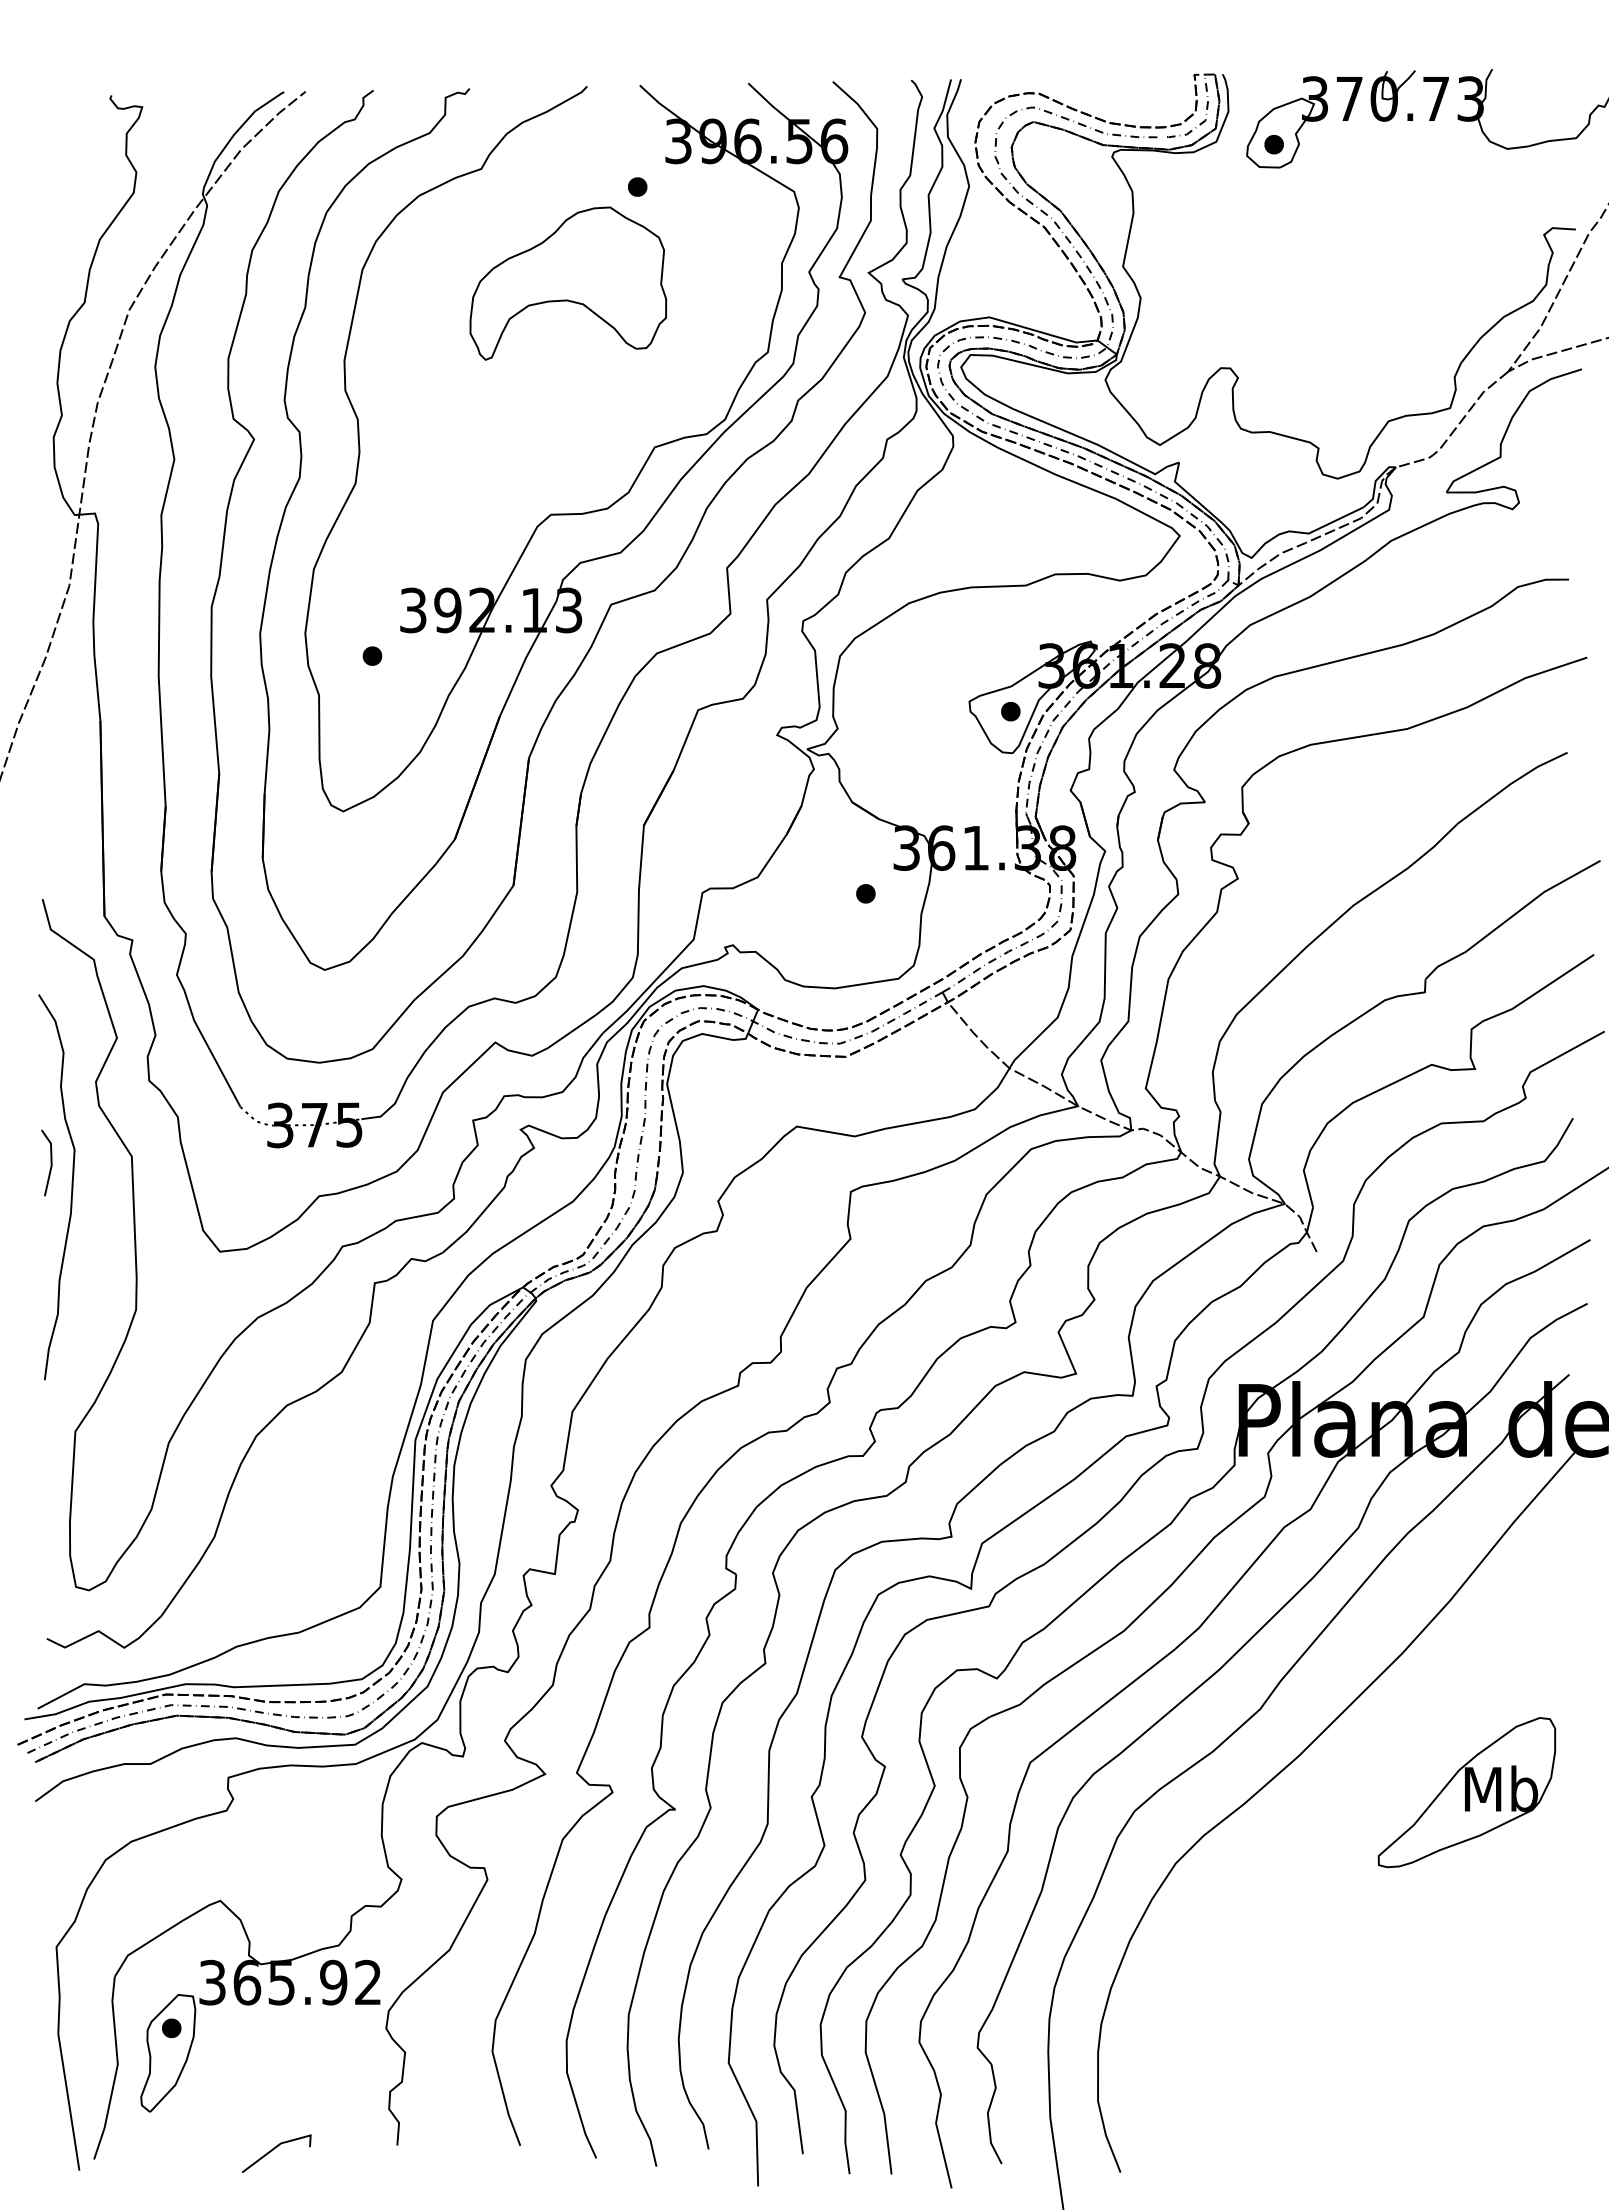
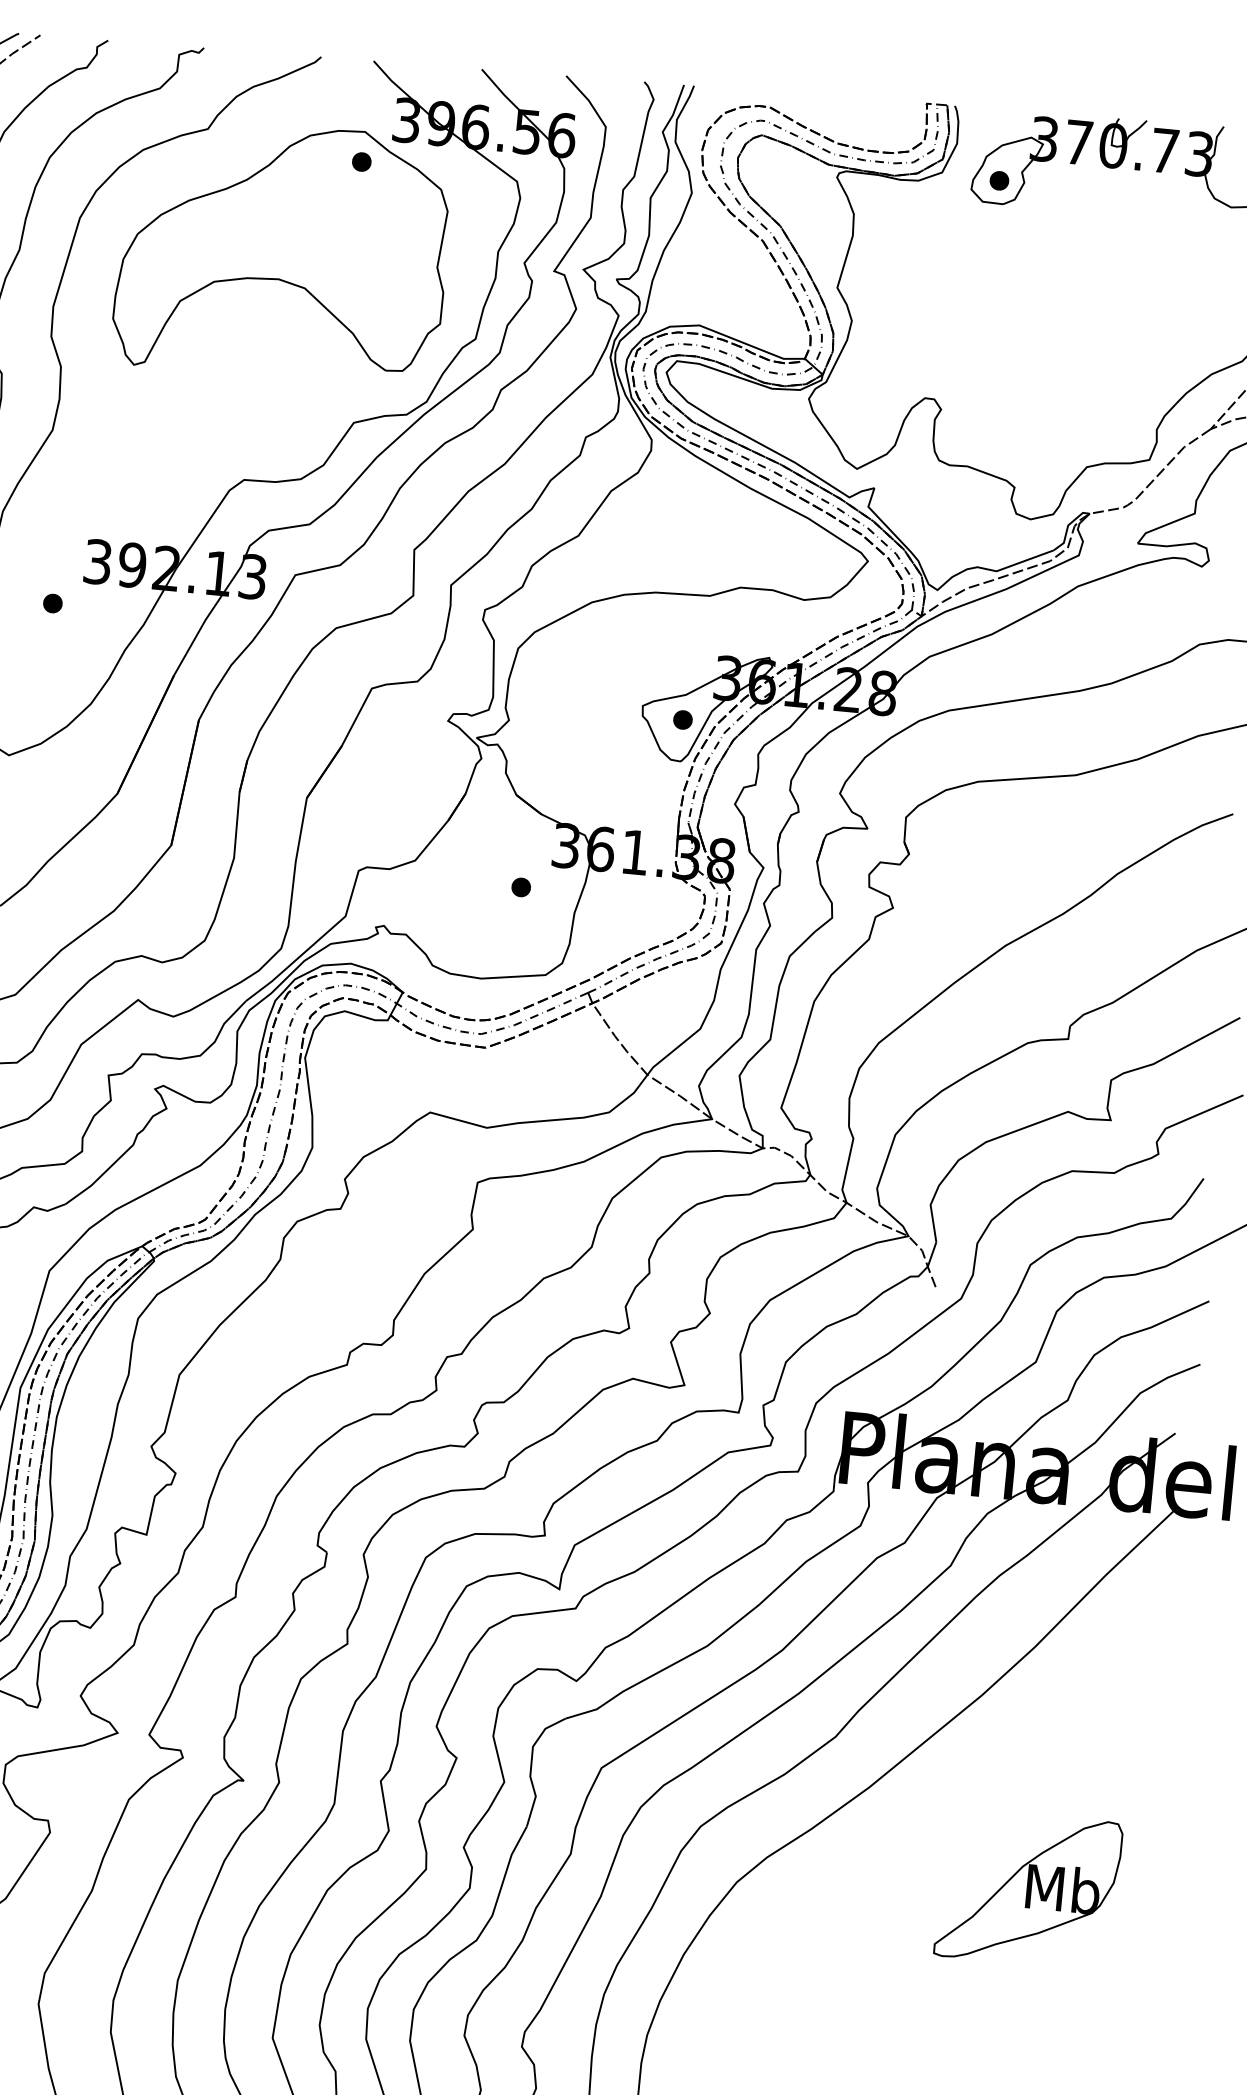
part: (568, 283) -> (283, 251), size x1.67
part: (1466, 1792) -> (1028, 1889), moved

